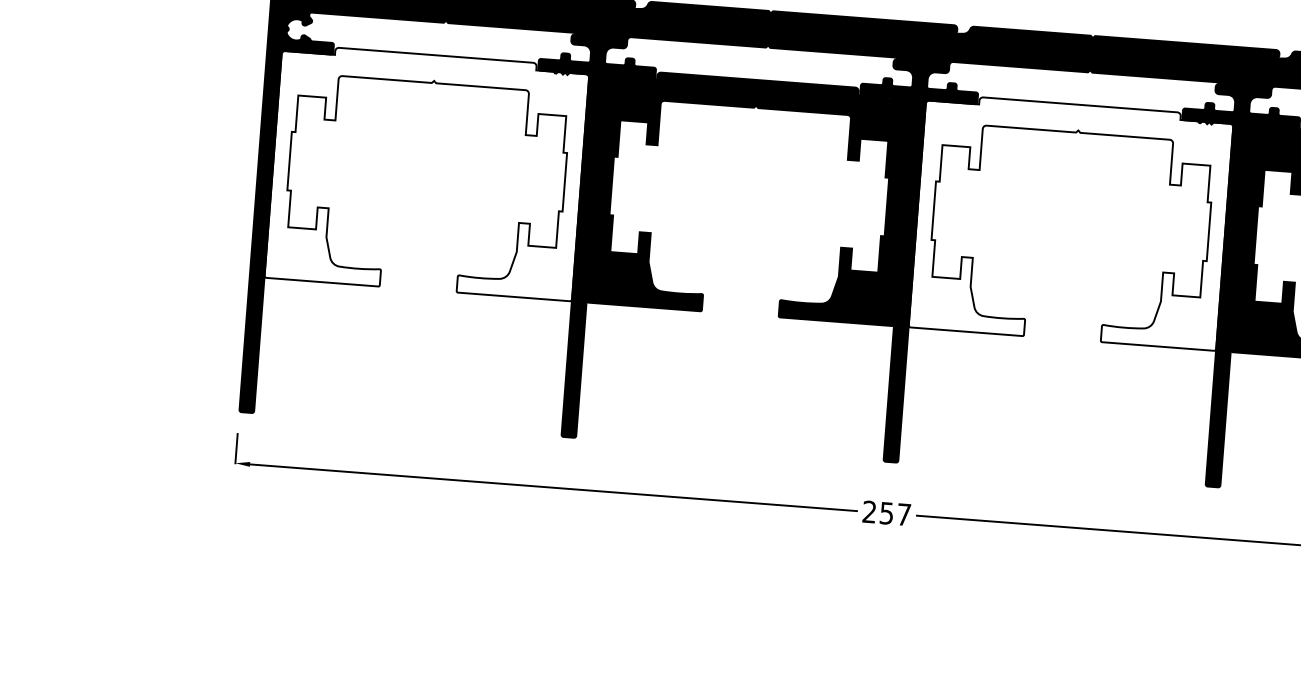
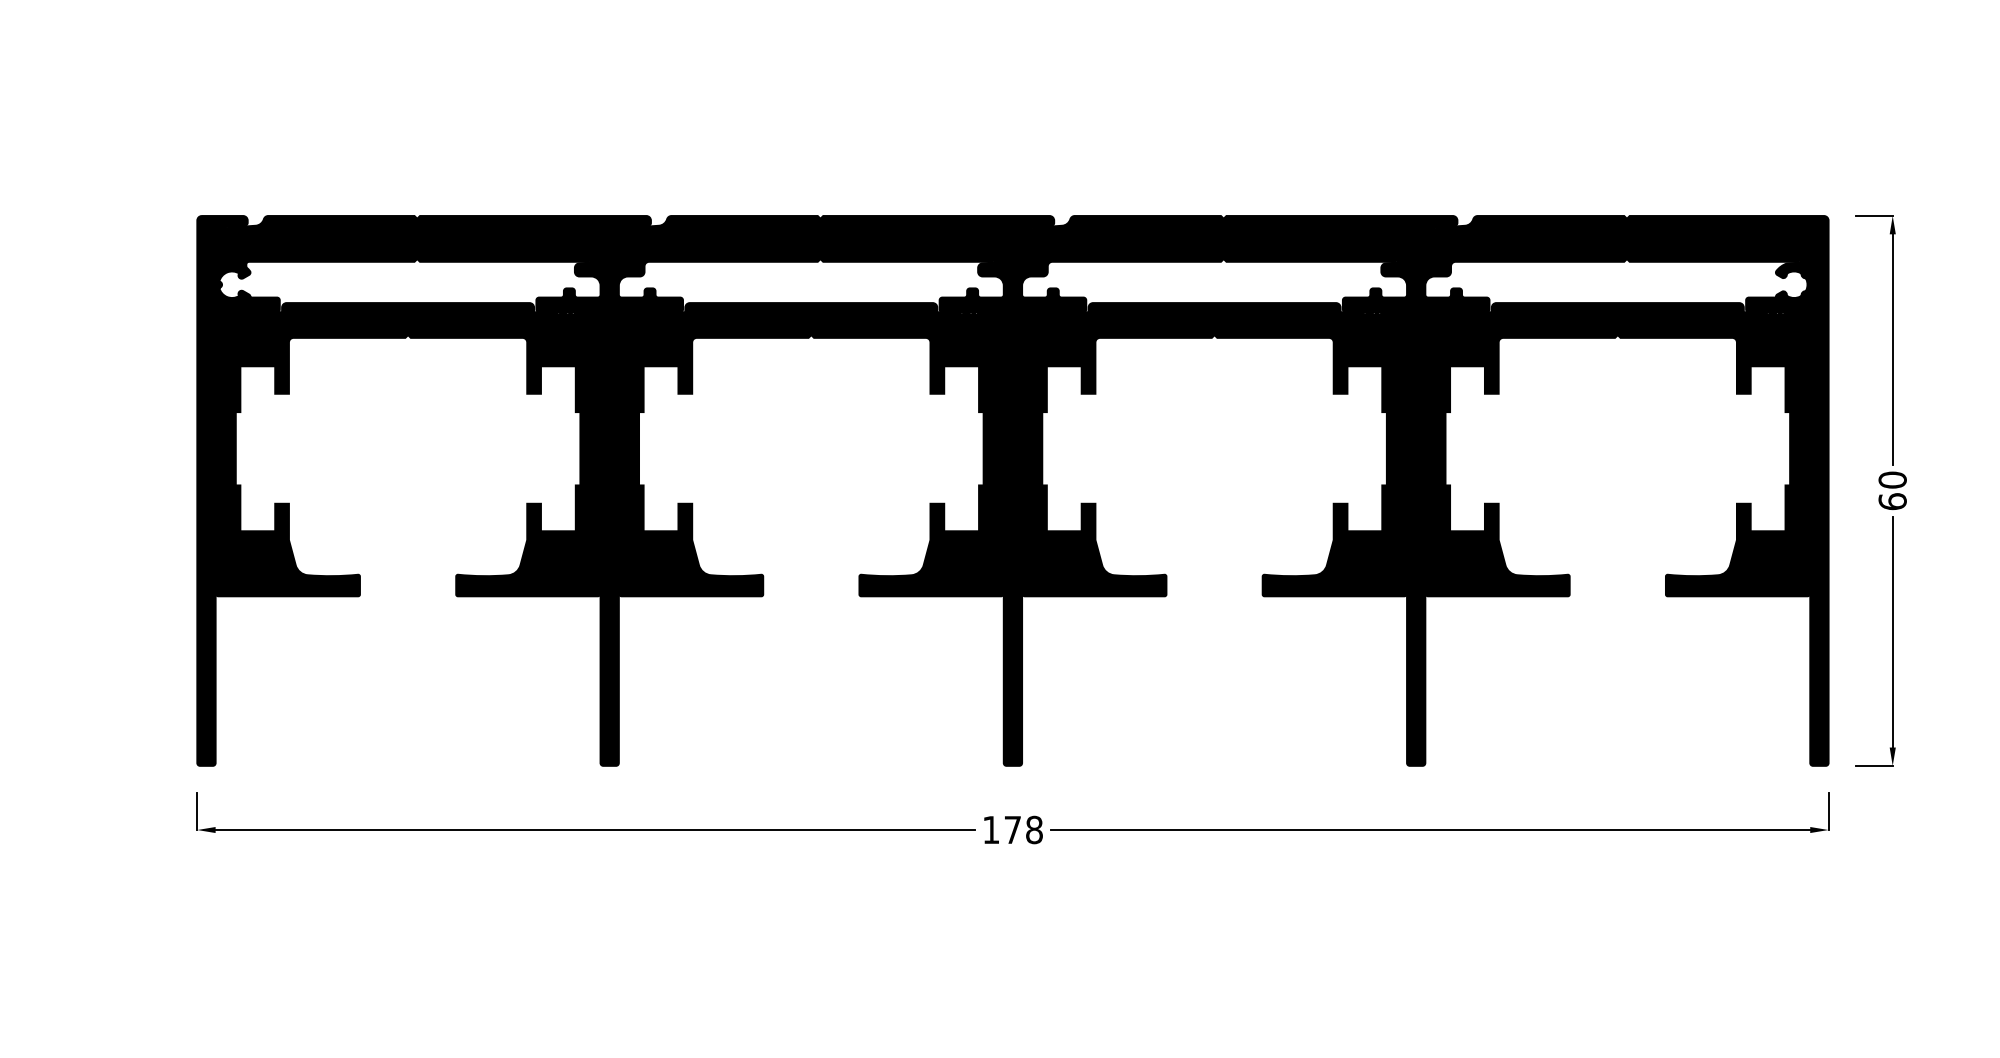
fill: (426, 172) -> (407, 449), added
fill: (1071, 221) -> (1214, 449), added
text: (886, 512) -> (1012, 829), 257 -> 178

